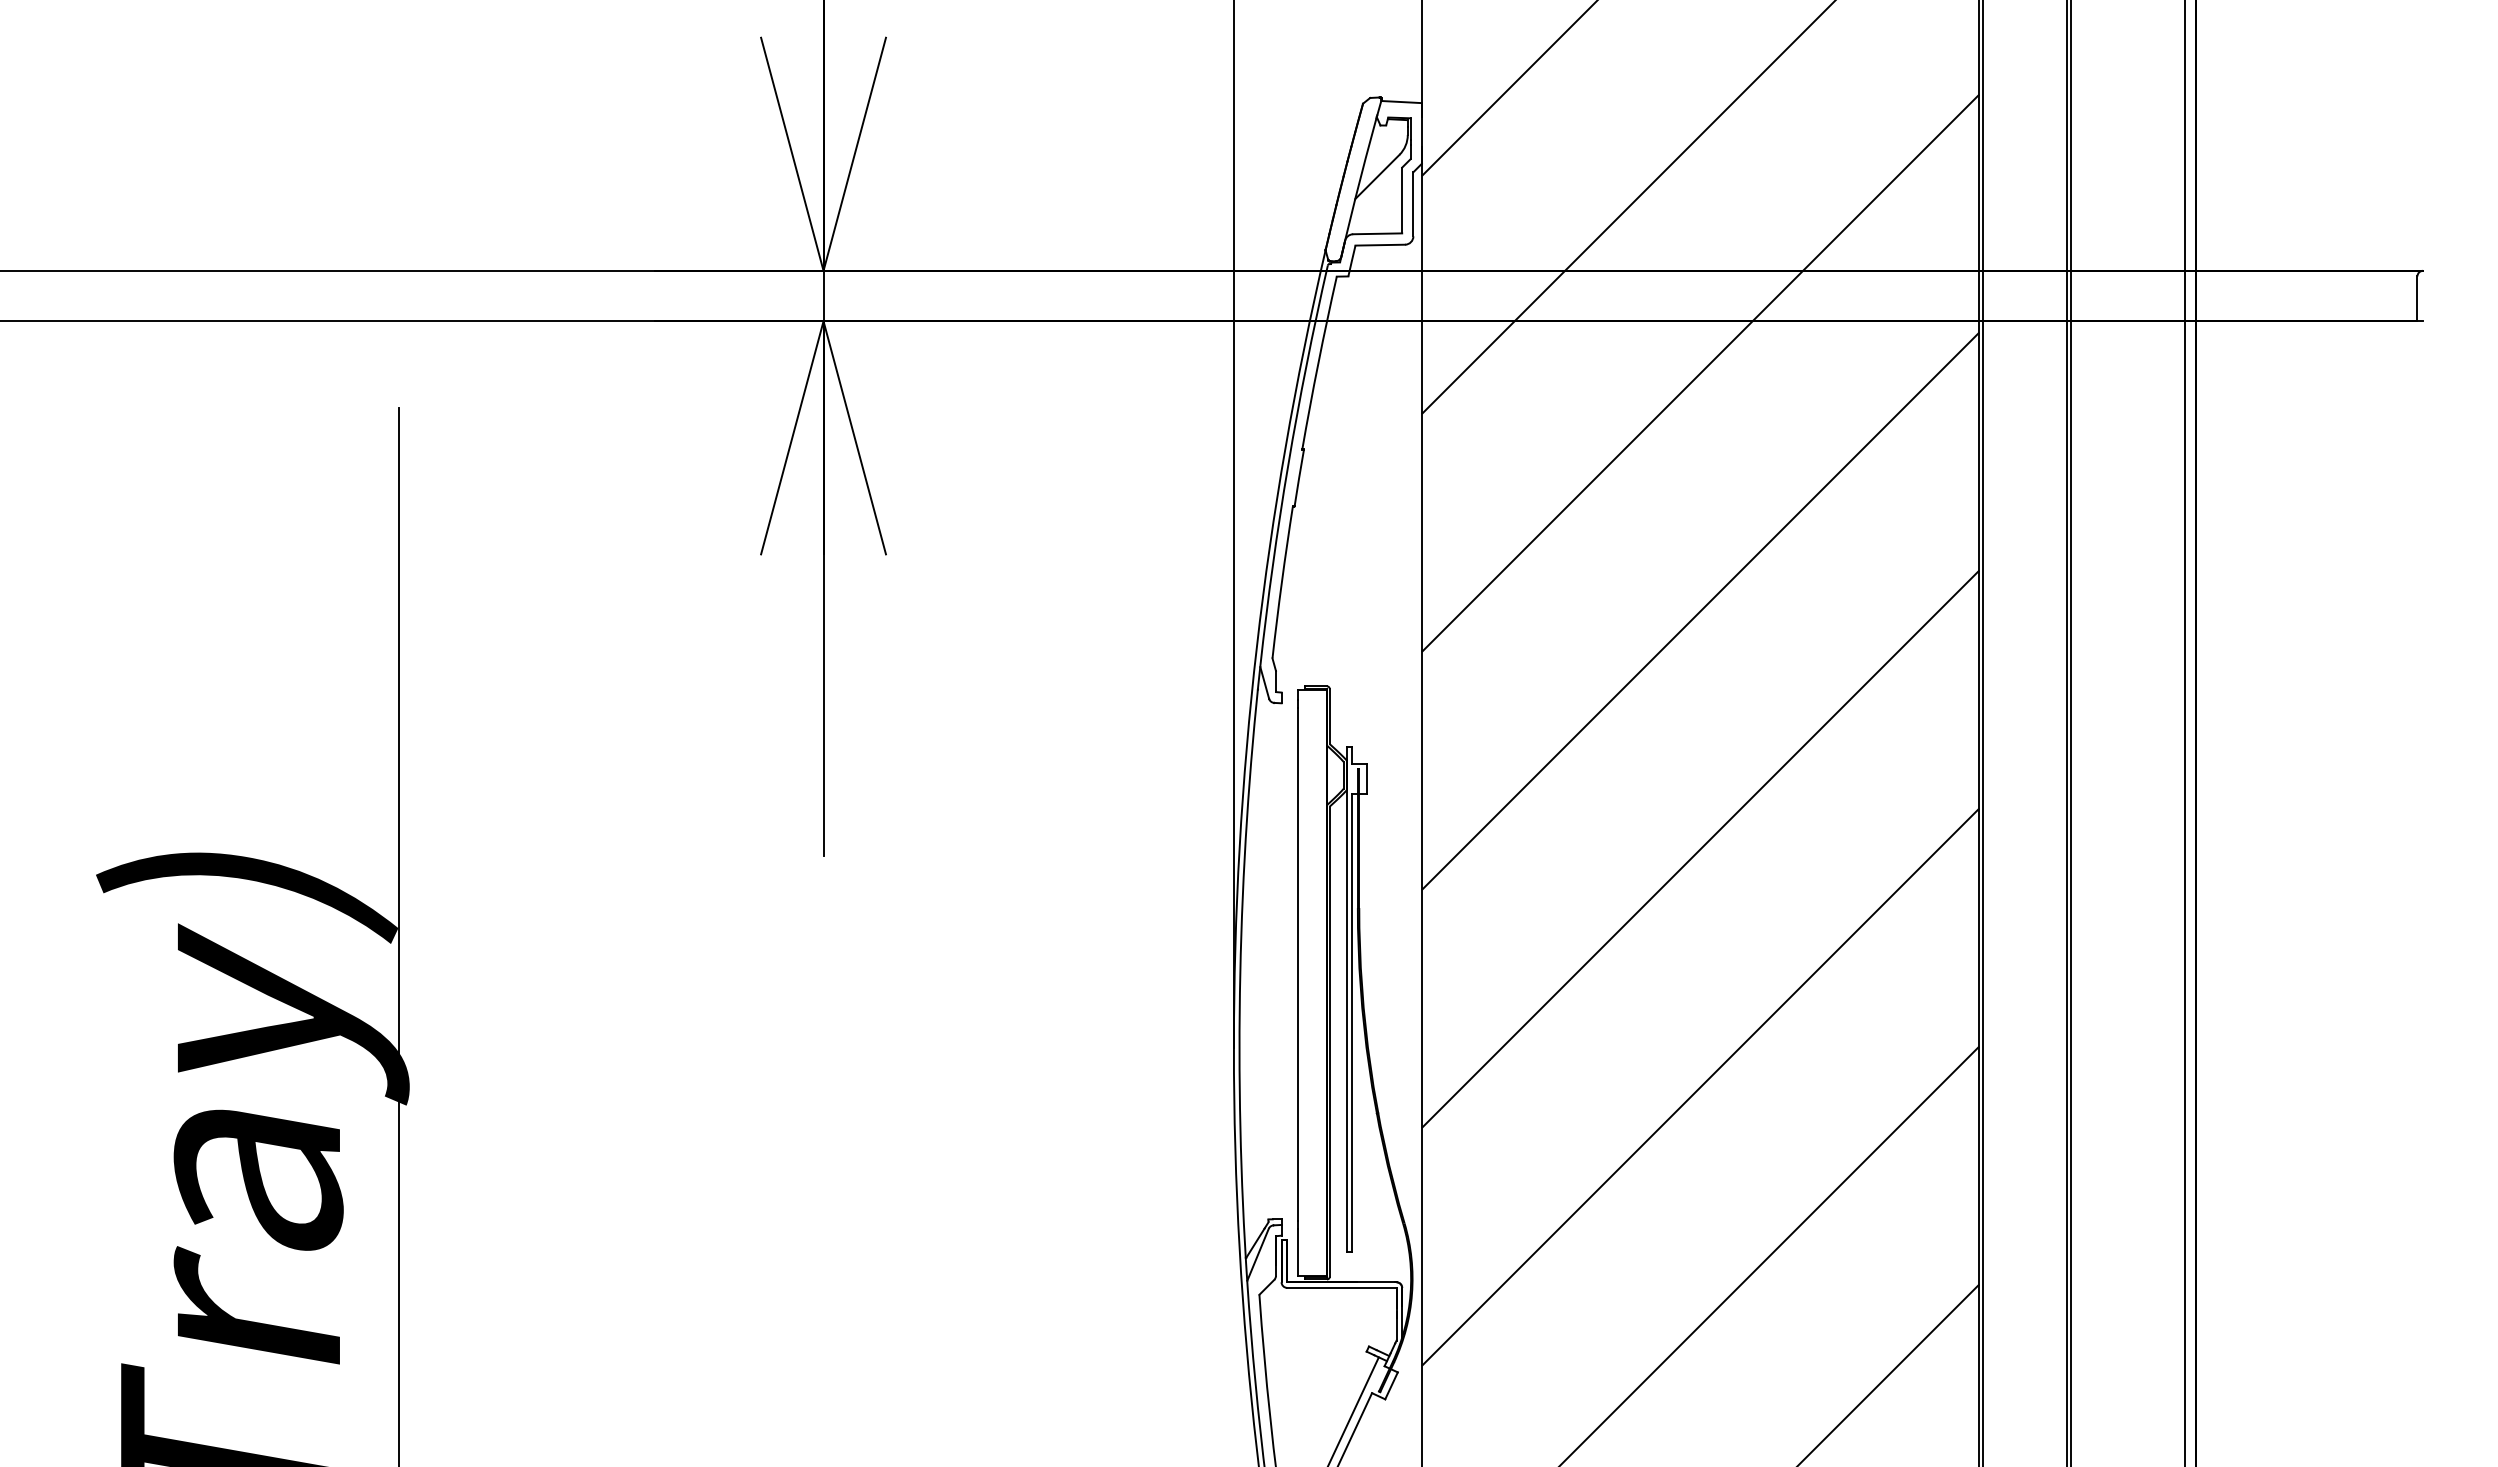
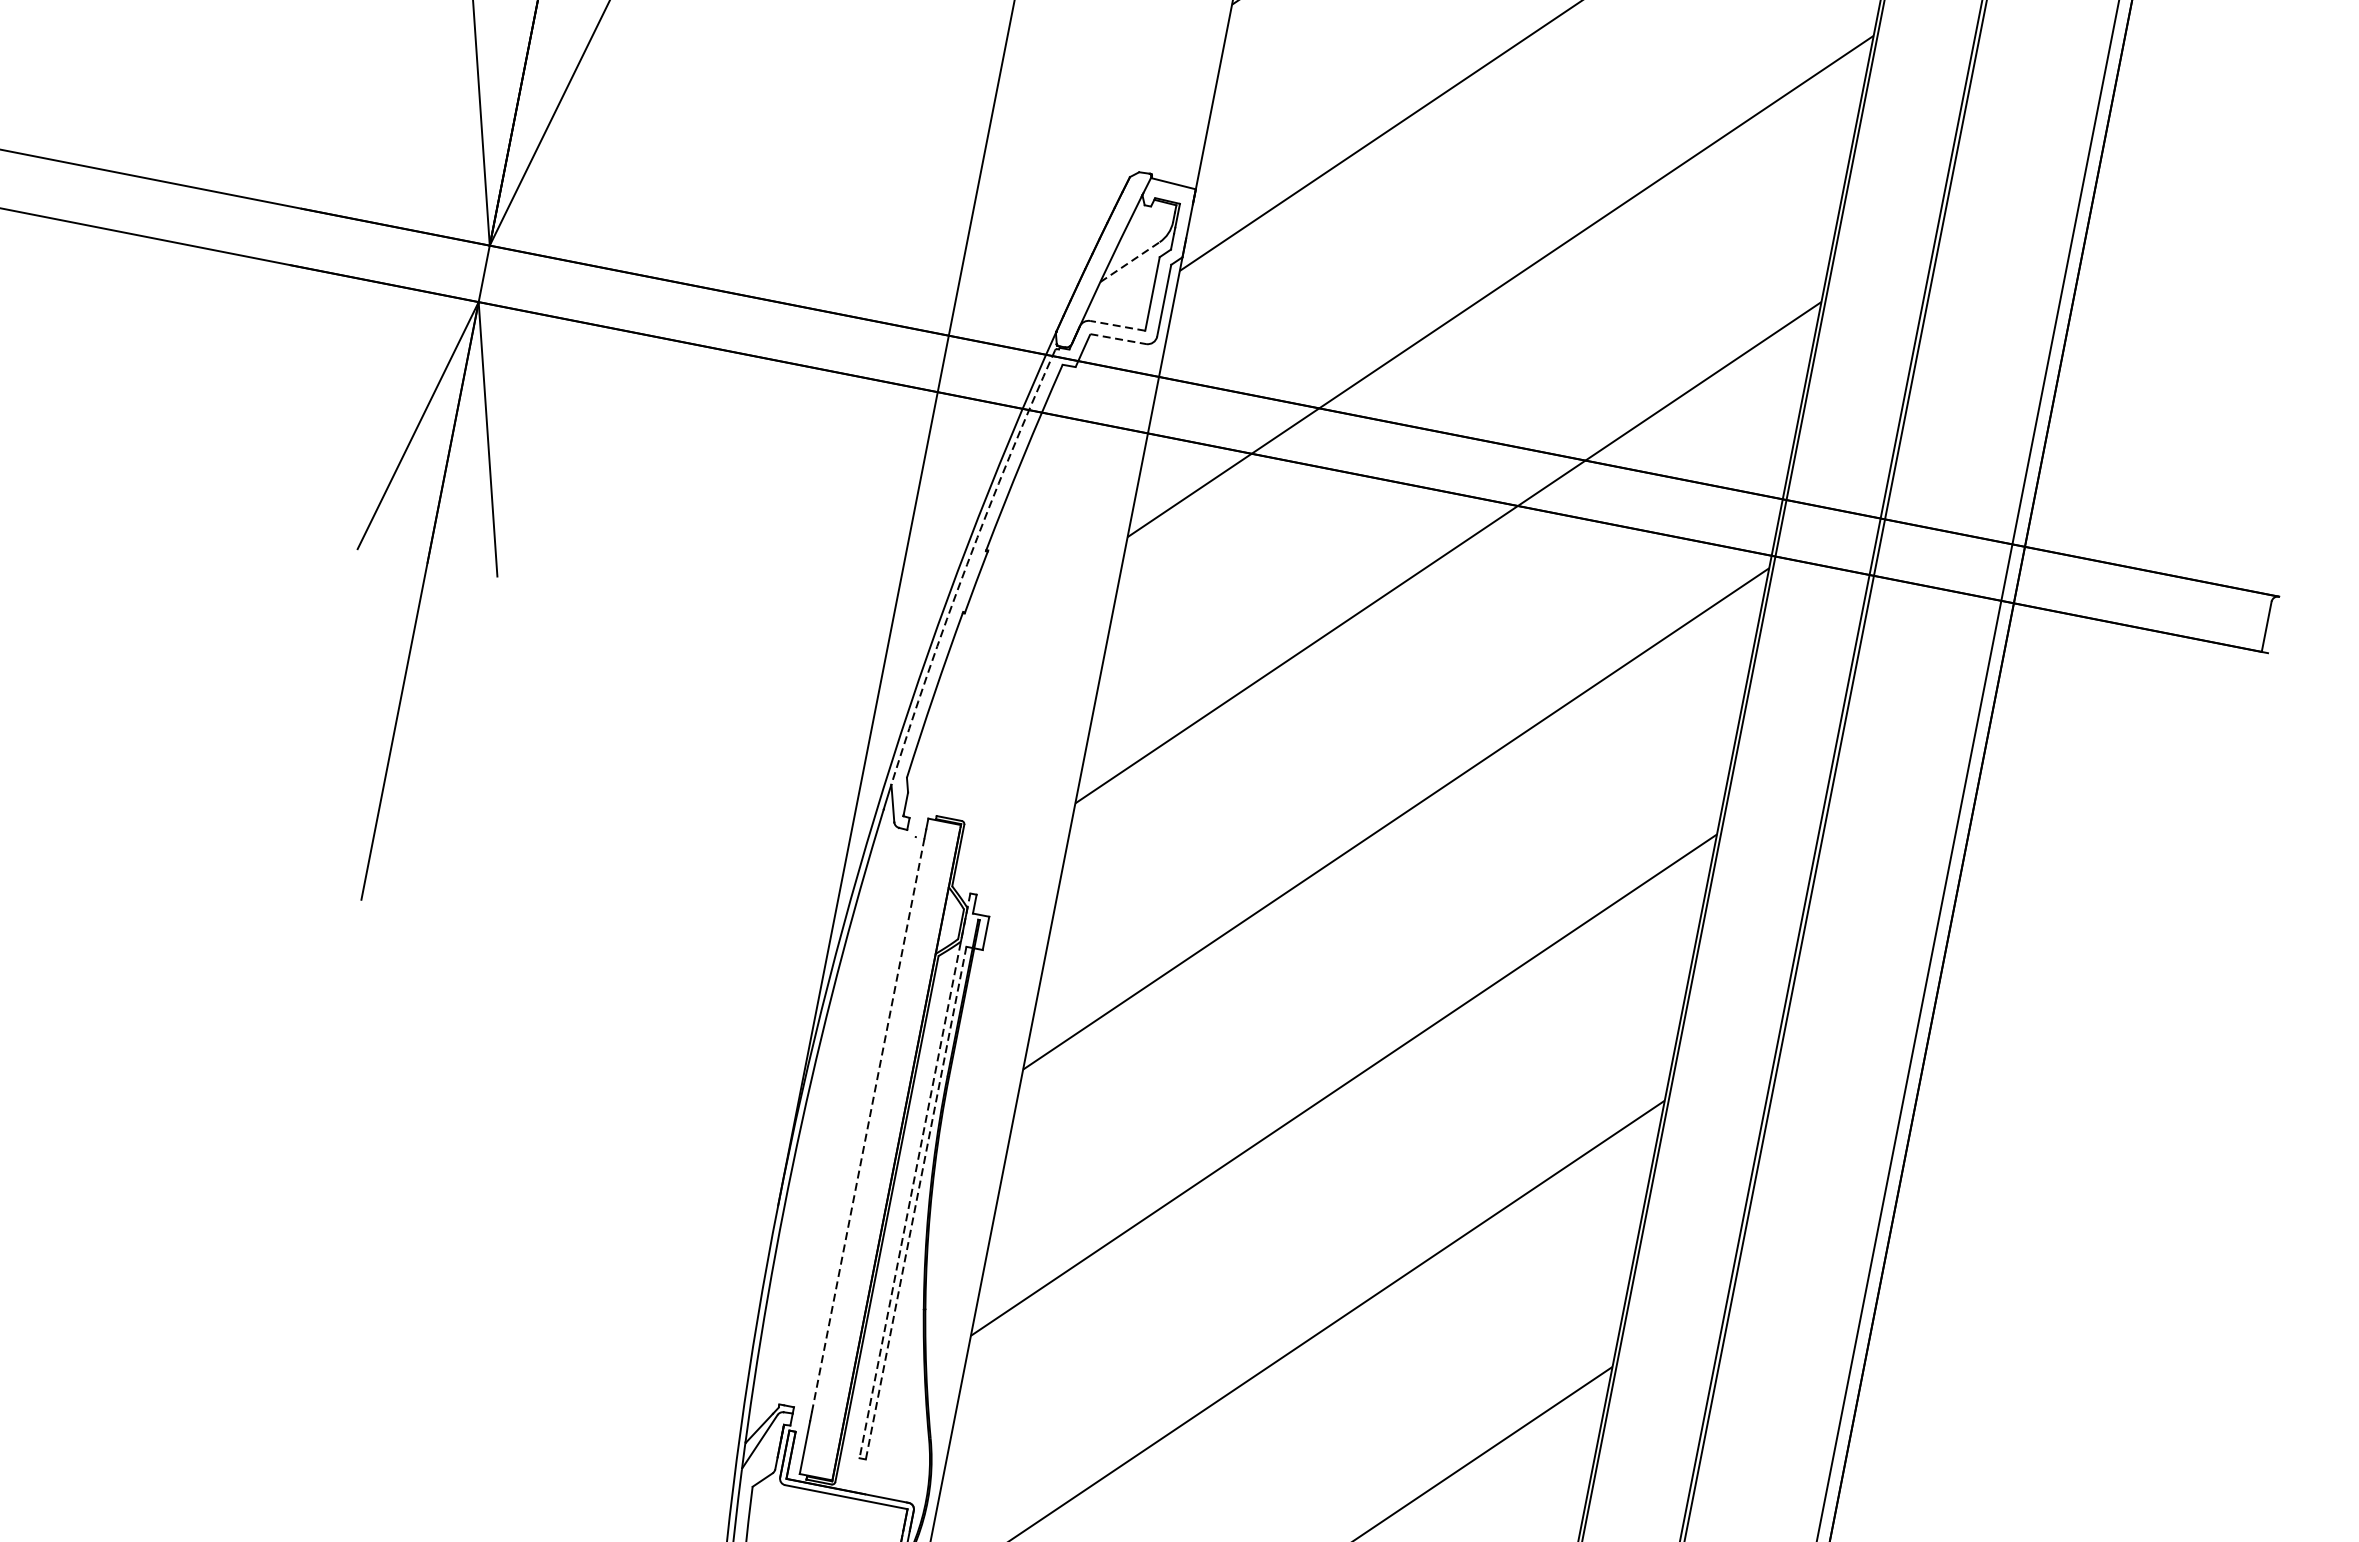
line: (1377, 176) -> (1130, 261), solid -> dashed
line: (1377, 233) -> (1117, 325), solid -> dashed
line: (1380, 245) -> (1118, 339), solid -> dashed
arc: (1288, 464) -> (967, 564), solid -> dashed
line: (1297, 964) -> (867, 1125), solid -> dashed
line: (1346, 1000) -> (914, 1176), solid -> dashed
line: (1352, 1023) -> (916, 1203), solid -> dashed

